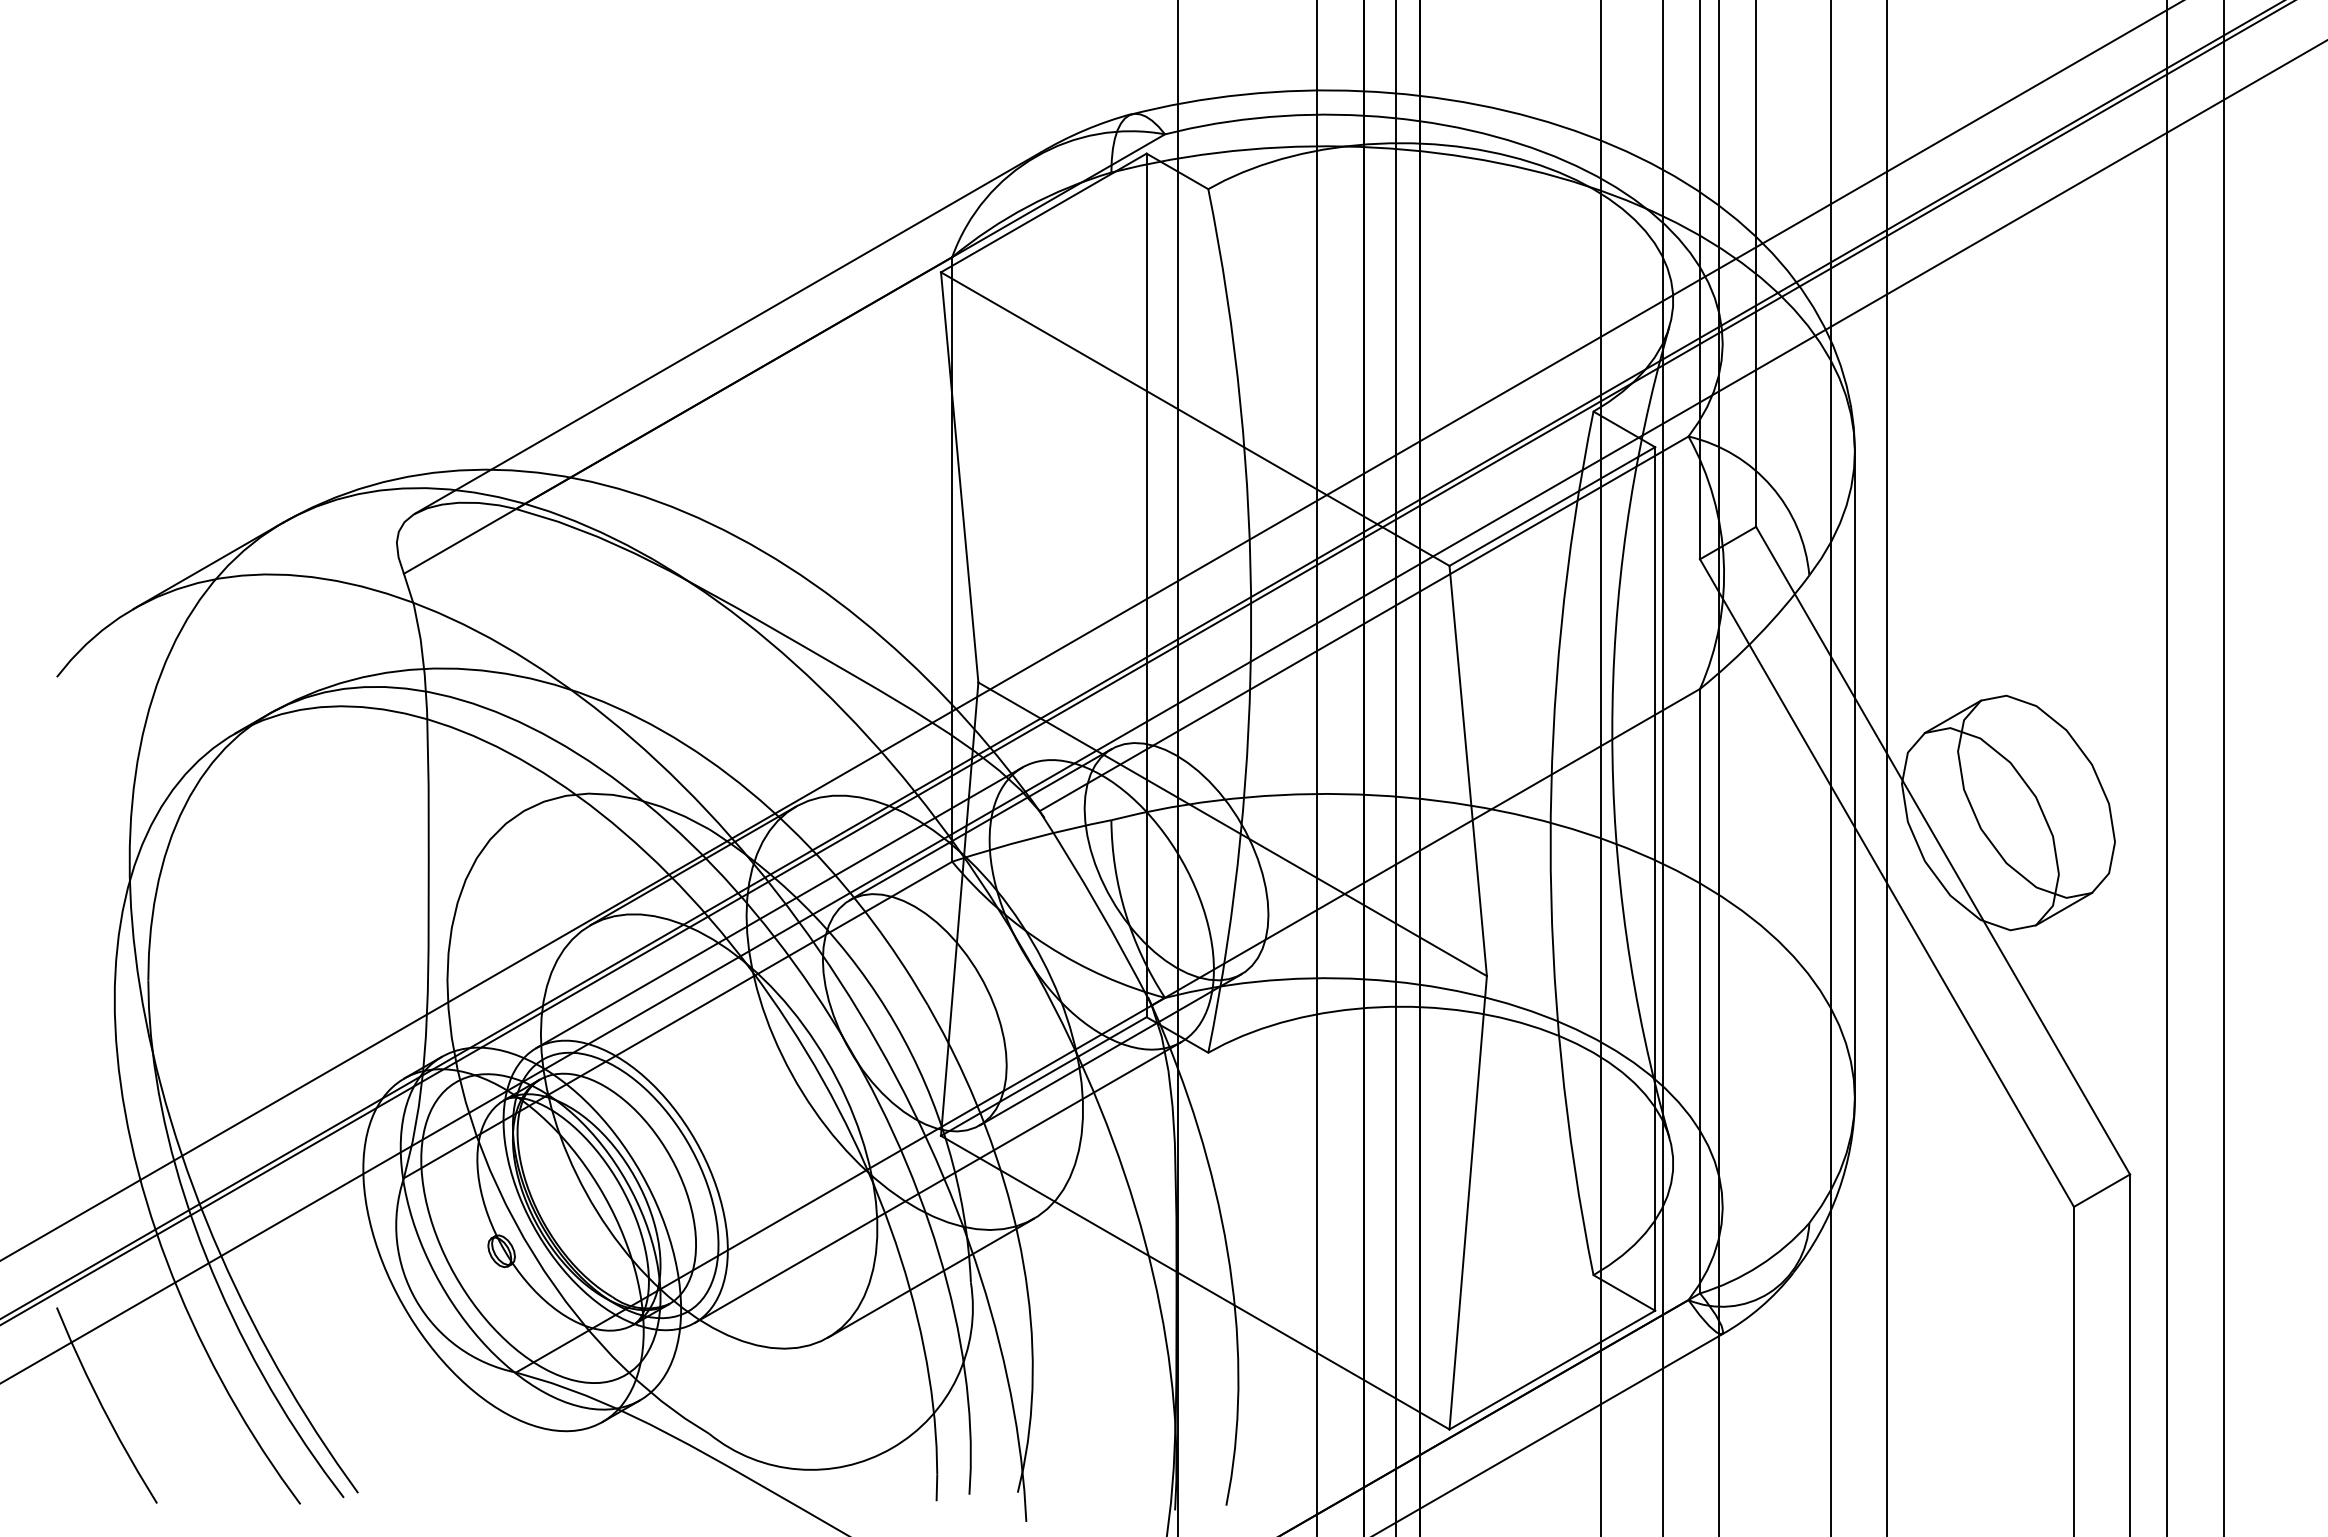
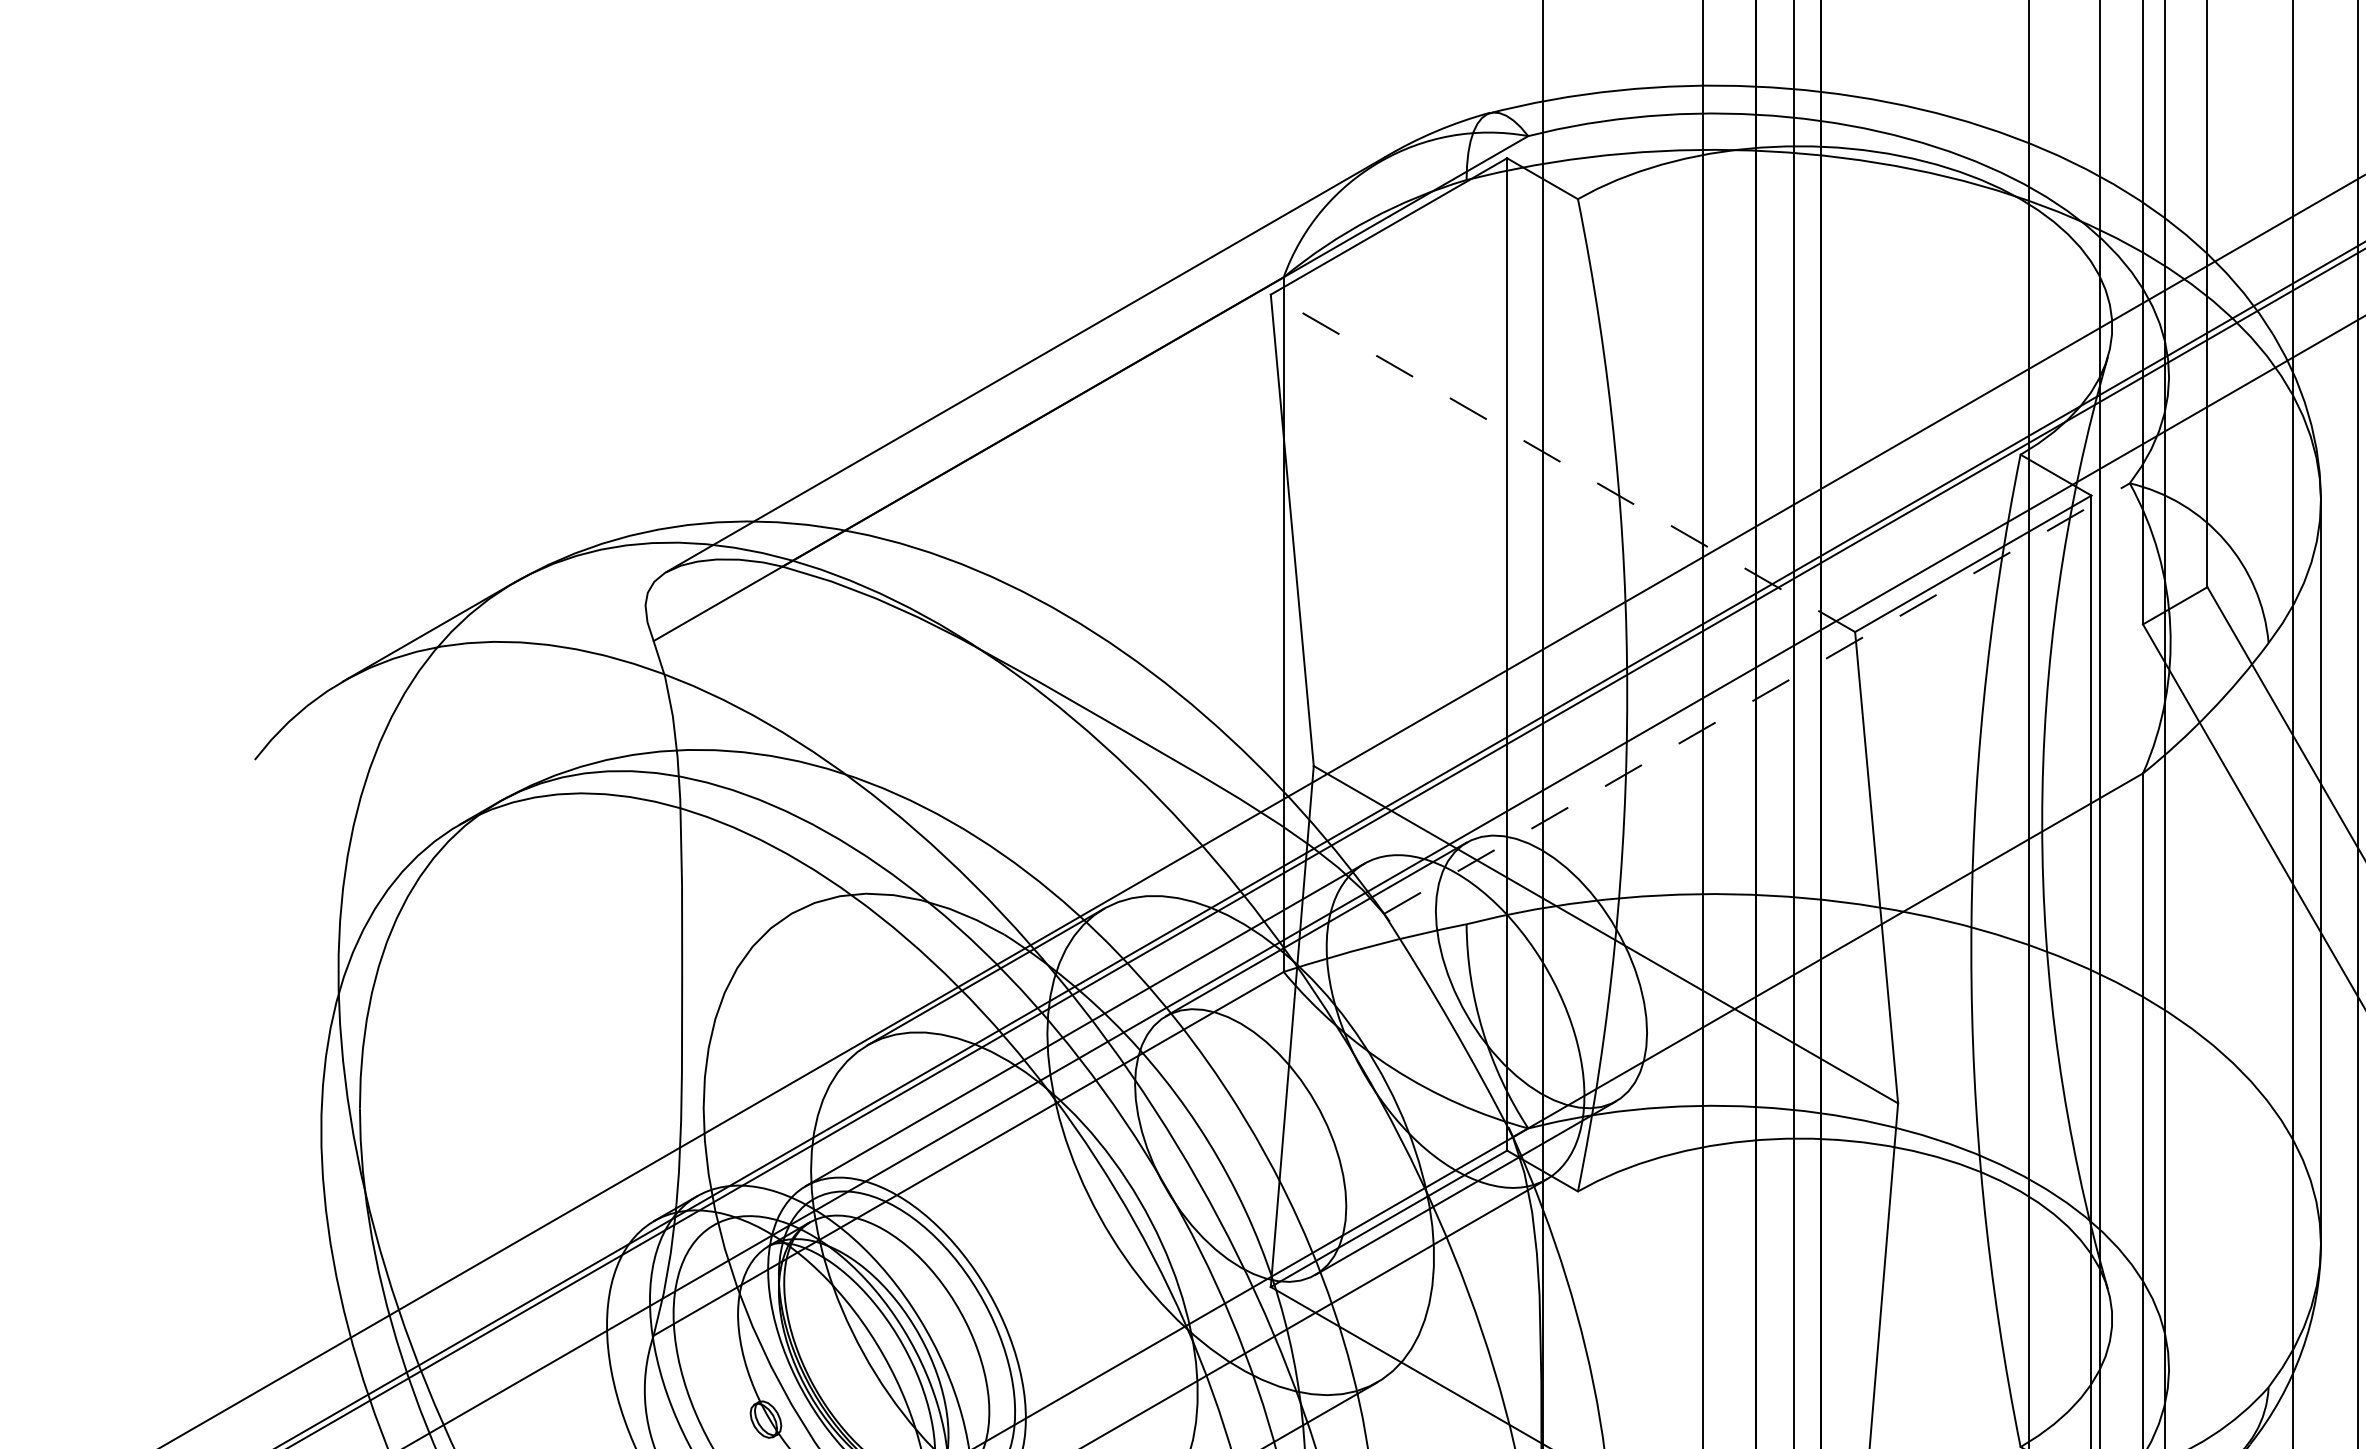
line: (1195, 419) -> (1563, 463), solid -> dashed
line: (1364, 623) -> (1757, 698), solid -> dashed

